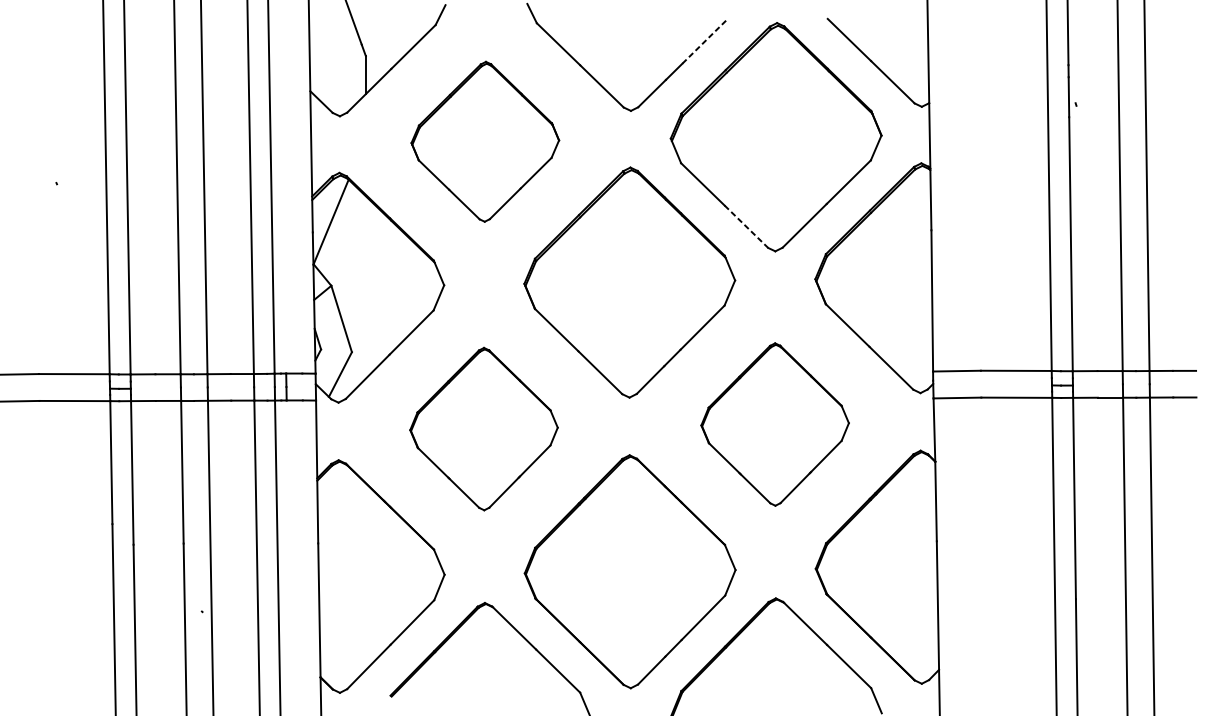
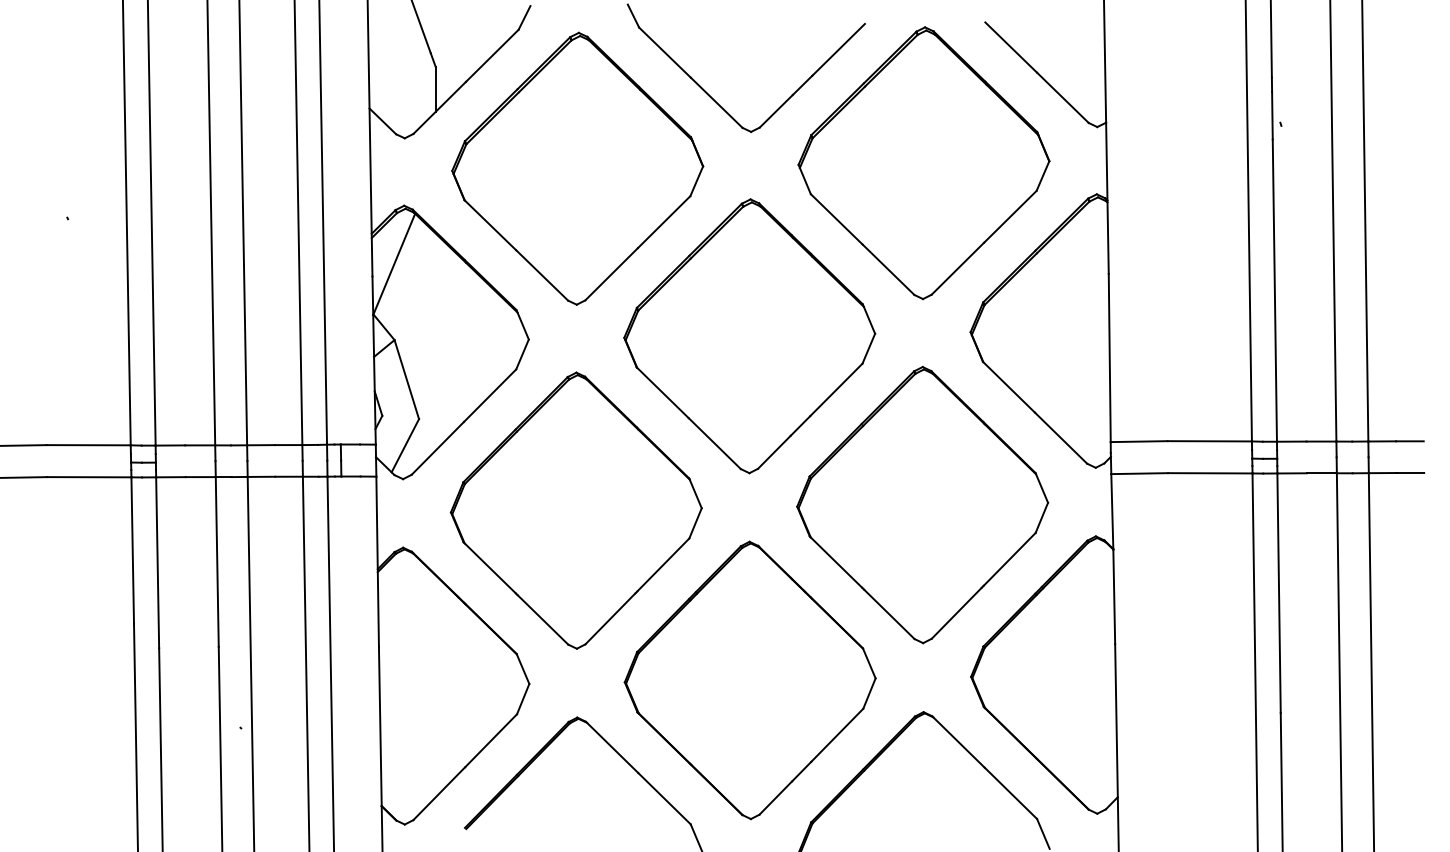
line: (704, 41) -> (838, 49), dashed -> solid
part: (485, 141) -> (577, 168), size x1.43
line: (746, 227) -> (888, 270), dashed -> solid
part: (774, 424) -> (922, 505), size x1.43
part: (483, 428) -> (575, 510), size x1.43

